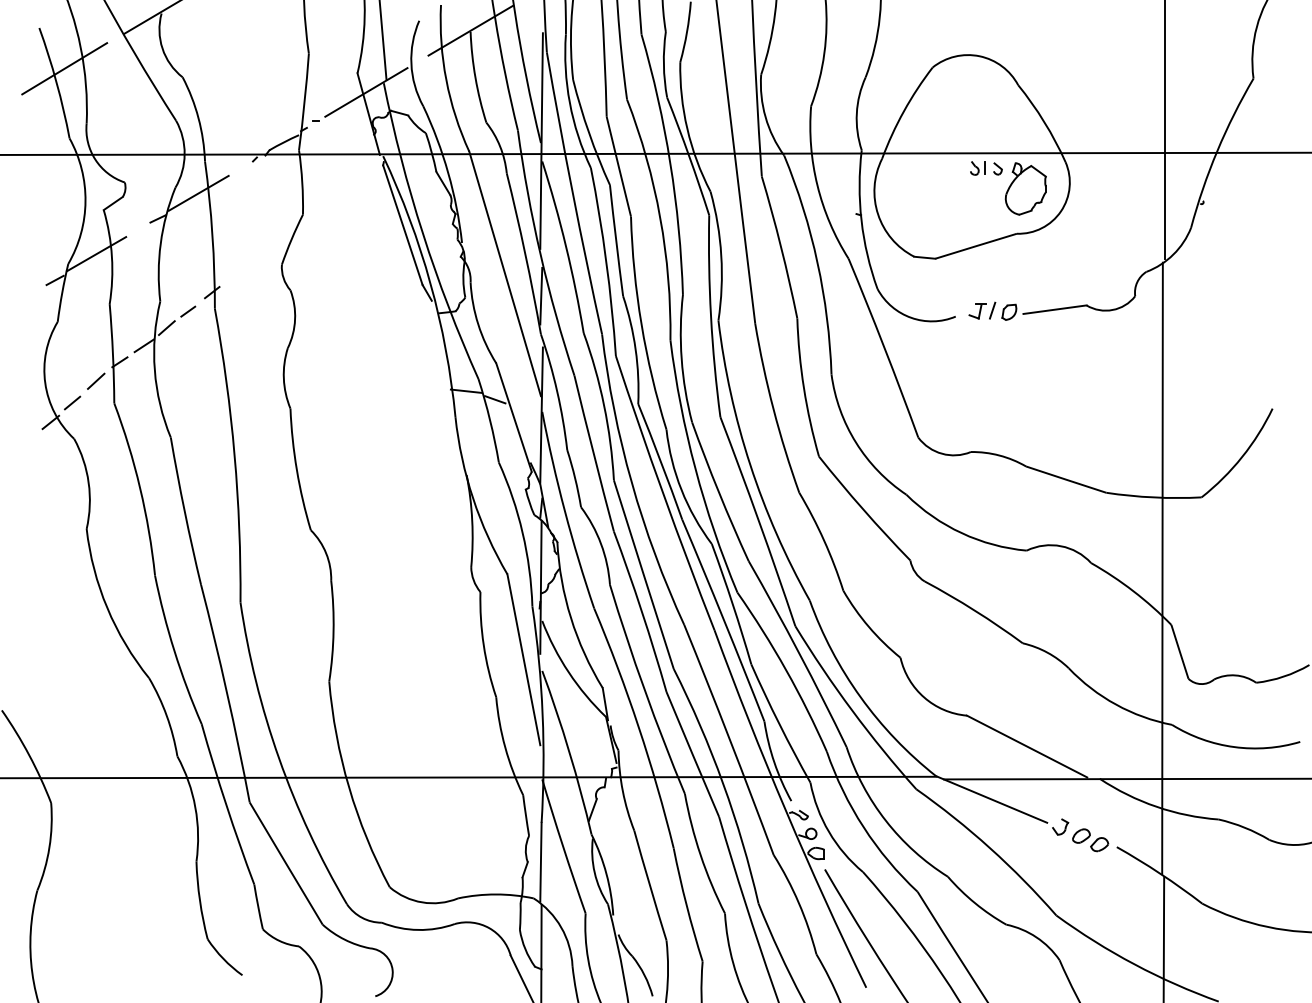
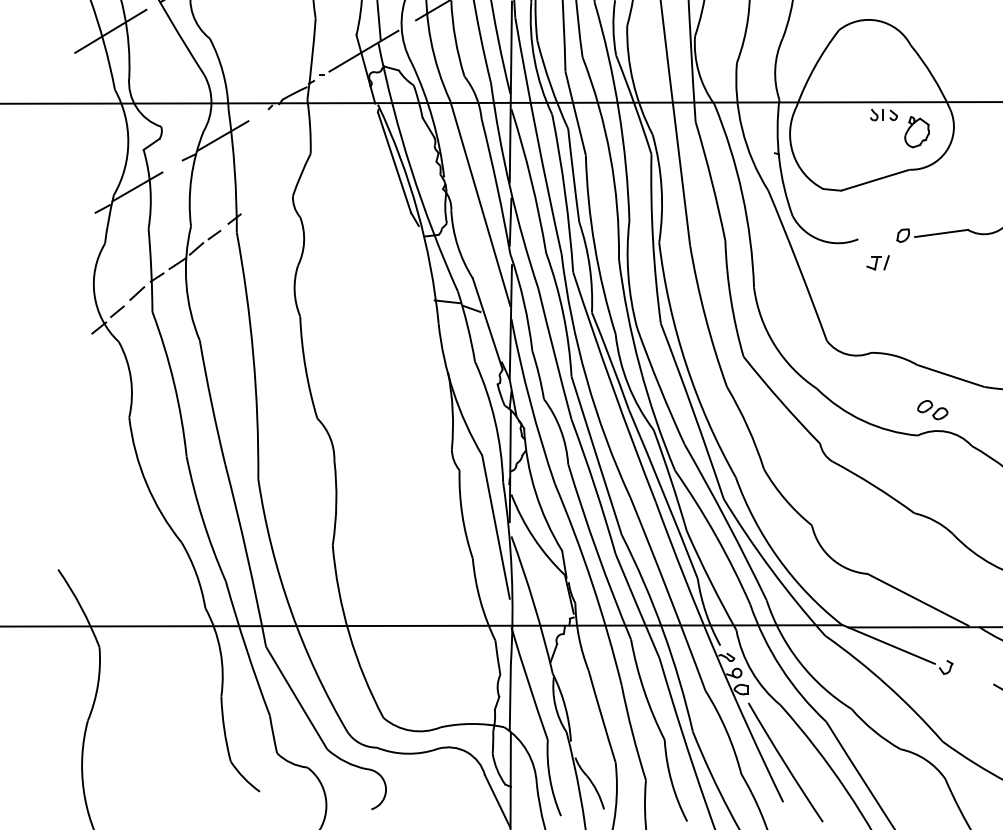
part: (1025, 188) -> (916, 131), size x0.7
part: (982, 310) -> (878, 262), moved
part: (1090, 840) -> (932, 410), moved

